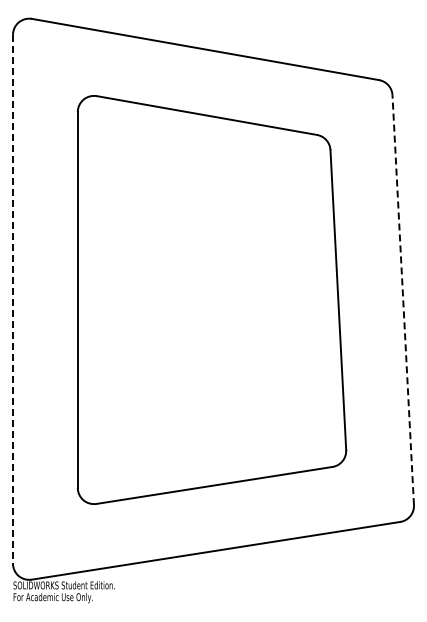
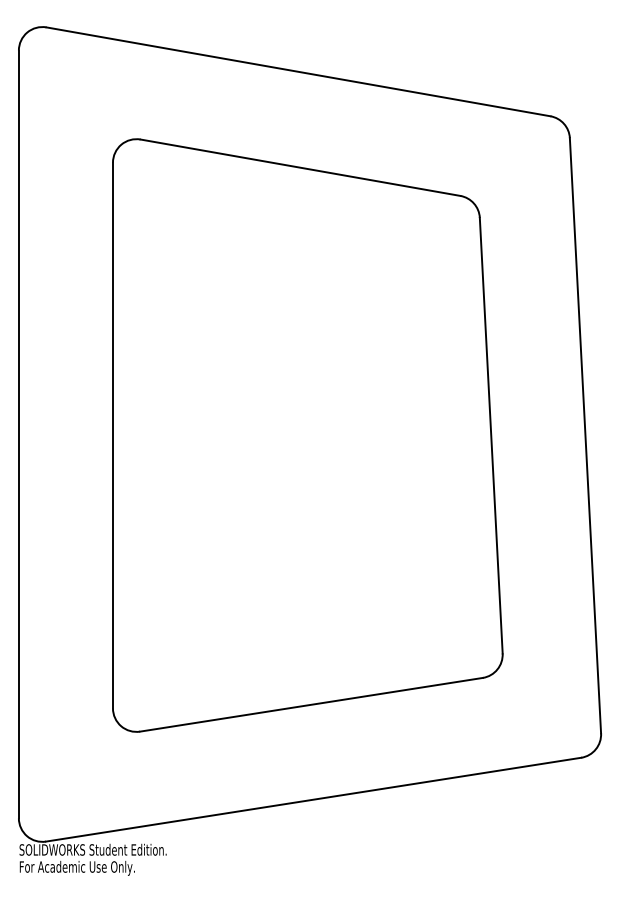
line: (12, 299) -> (18, 434), dashed -> solid
line: (403, 299) -> (585, 434), dashed -> solid

